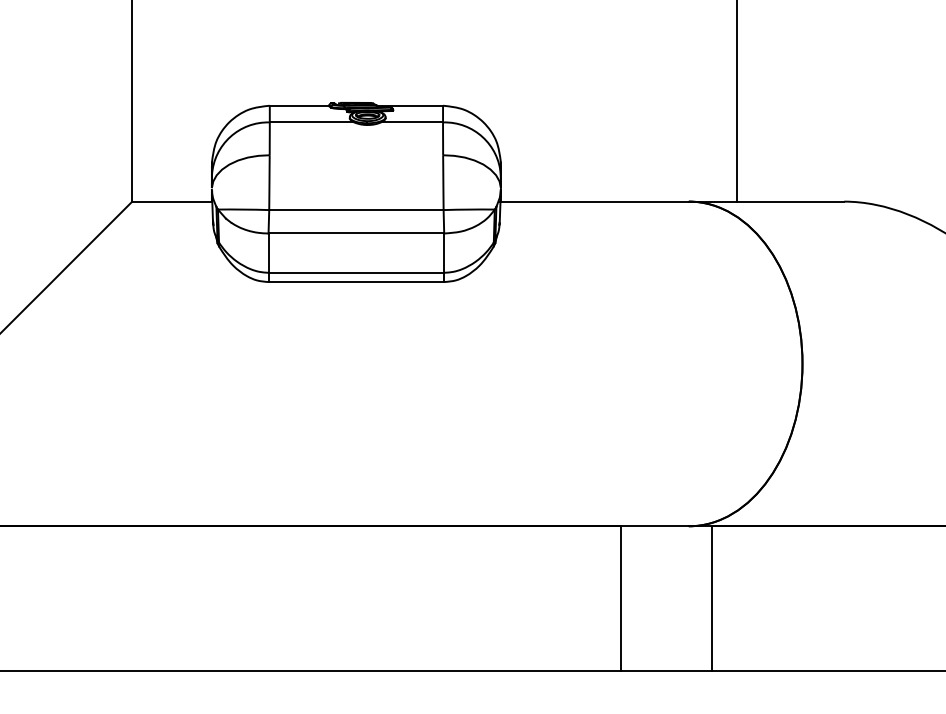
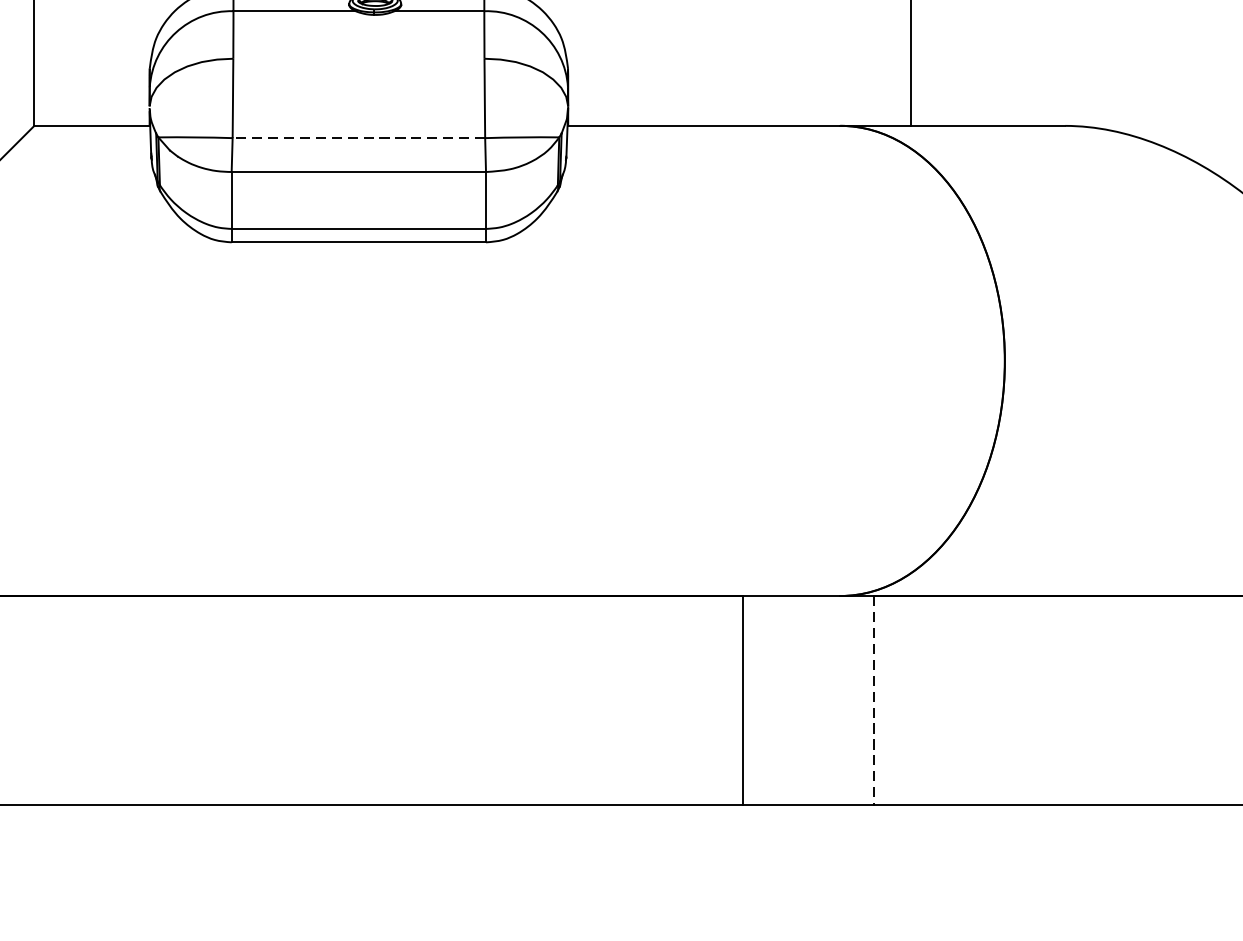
line: (355, 210) -> (357, 138), solid -> dashed
line: (711, 599) -> (873, 702), solid -> dashed

